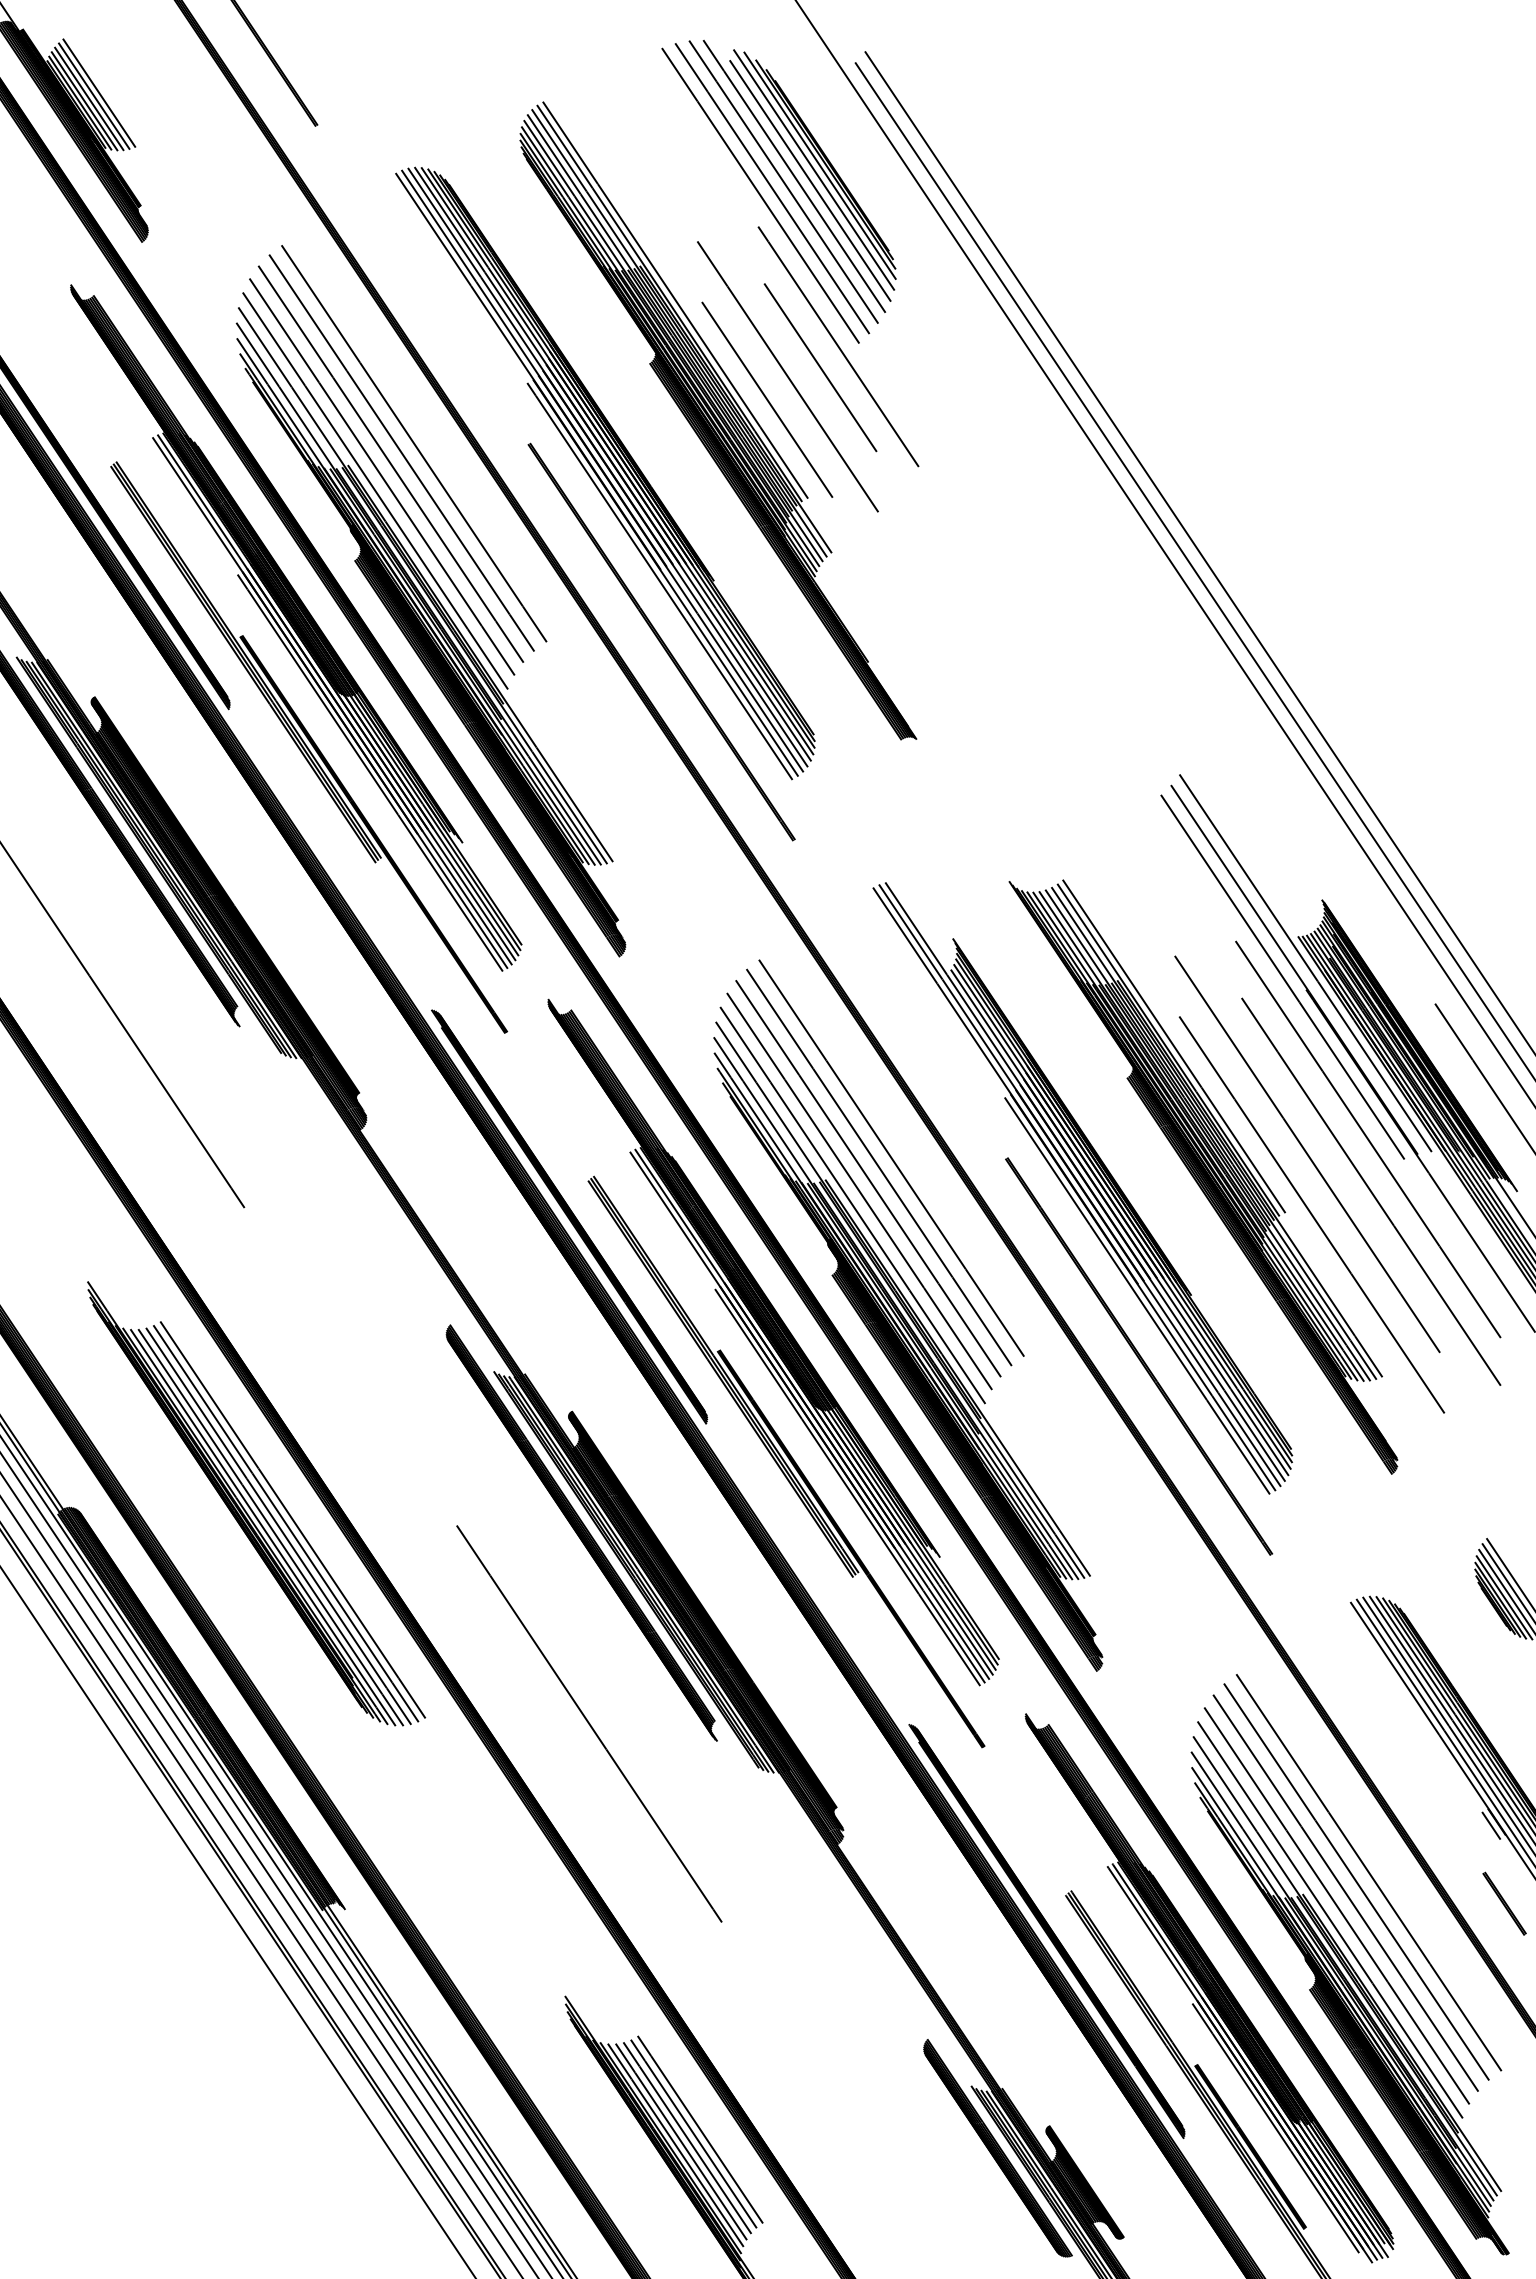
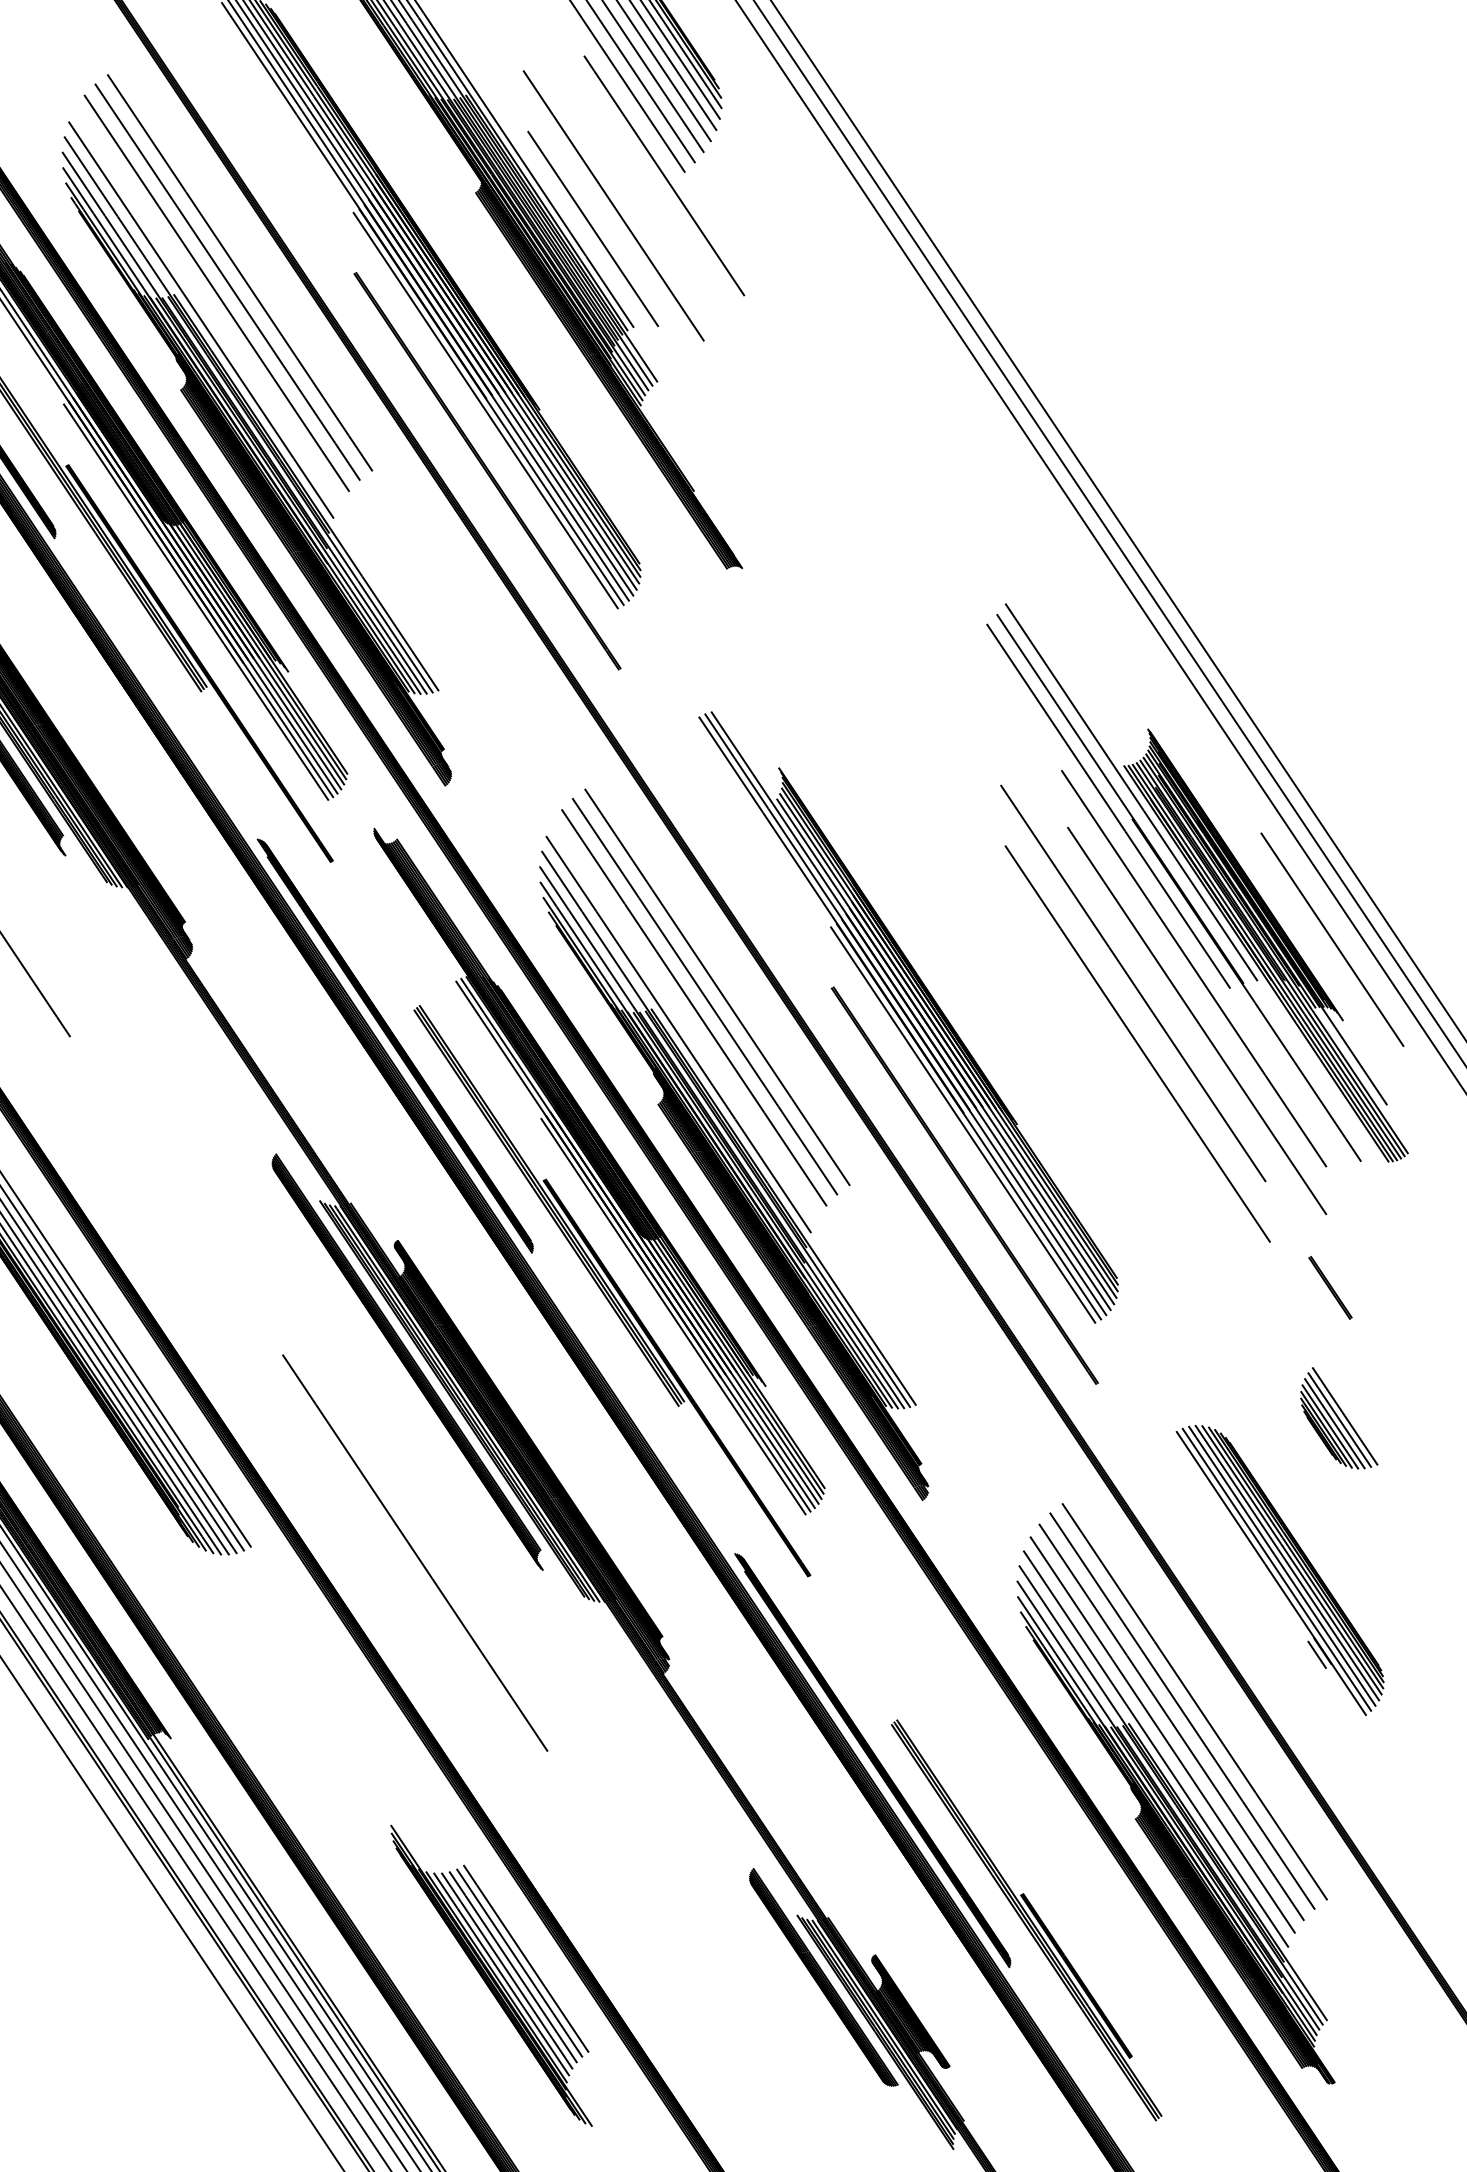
line: (820, 367) -> (646, 196), removed
line: (382, 476) -> (208, 305), removed
part: (1203, 1176) -> (1029, 1005), removed
line: (859, 1191) -> (685, 1020), removed
line: (1504, 1903) -> (1330, 1287), moved
part: (1209, 1988) -> (1035, 1817), removed

